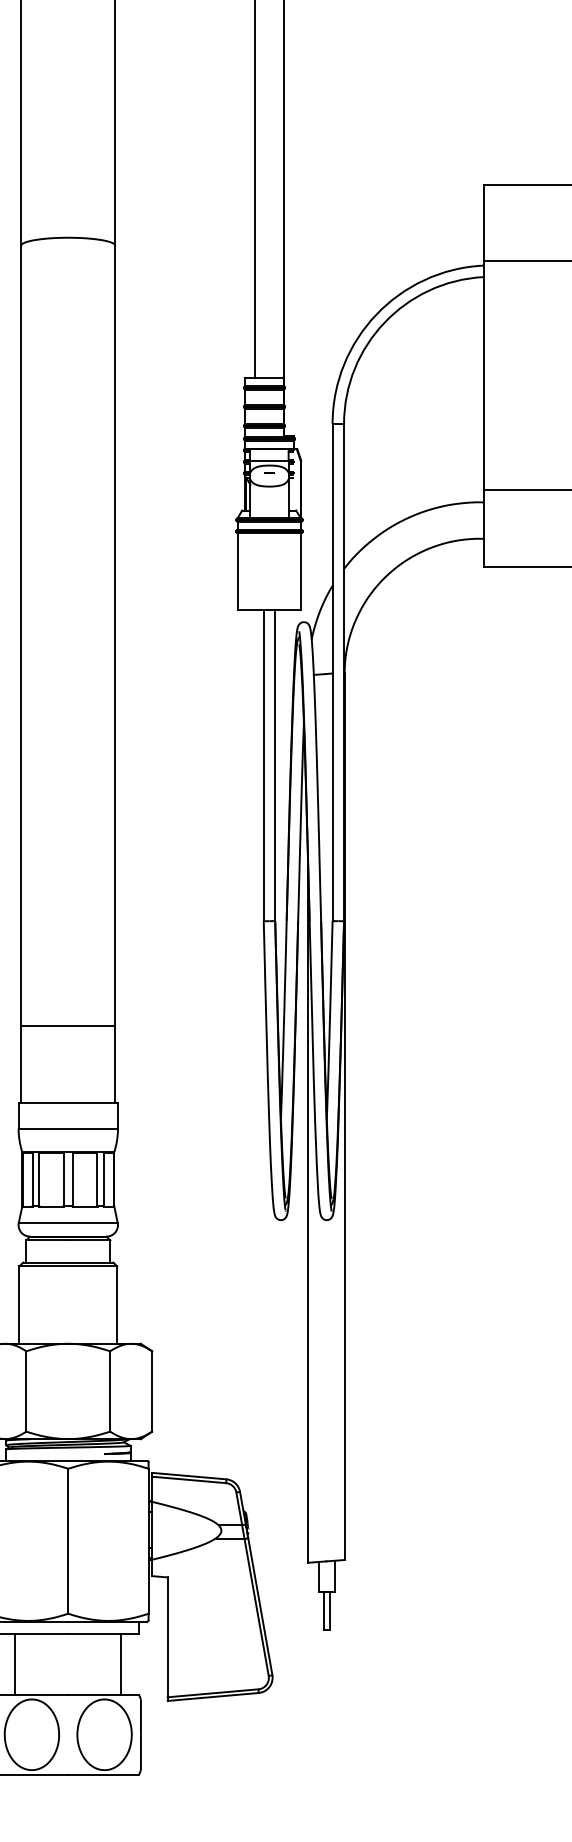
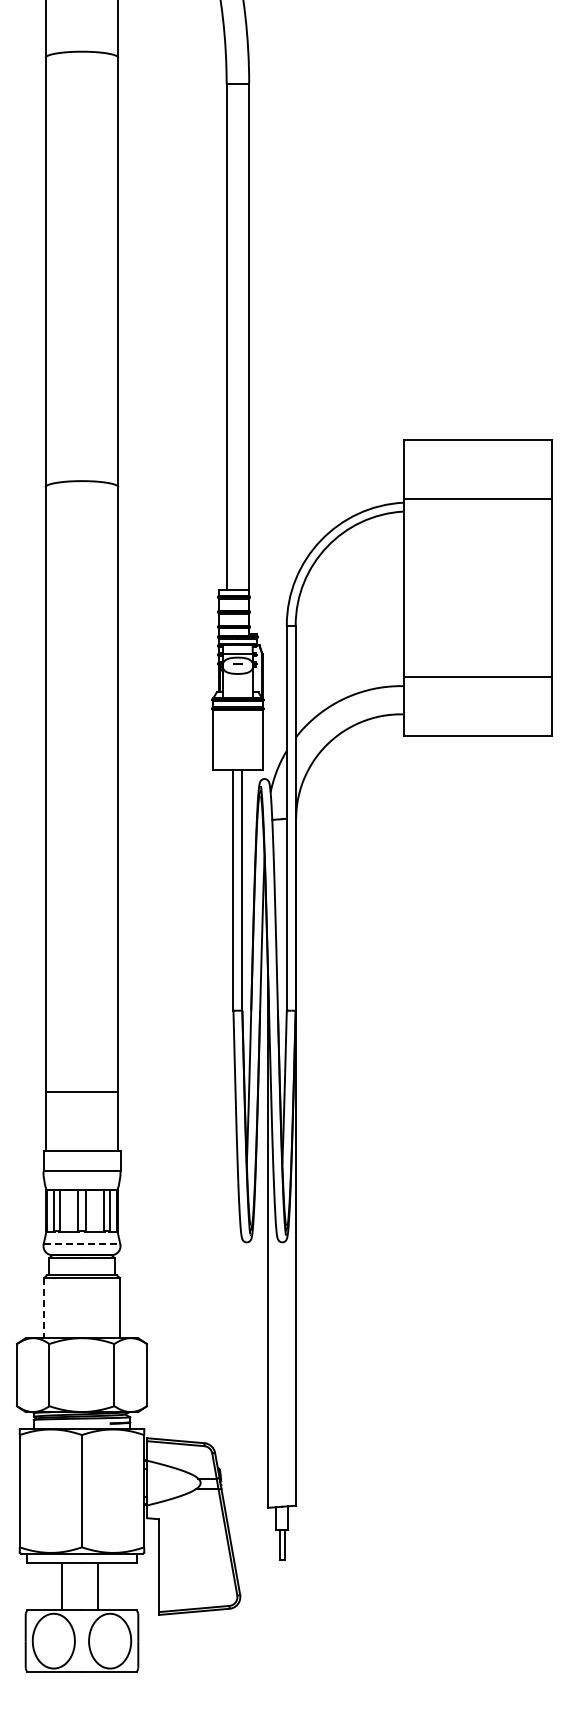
line: (68, 1222) -> (82, 1244), solid -> dashed
line: (19, 1305) -> (44, 1308), solid -> dashed
line: (14, 1664) -> (61, 1586), moved
line: (121, 1664) -> (98, 1586), moved

